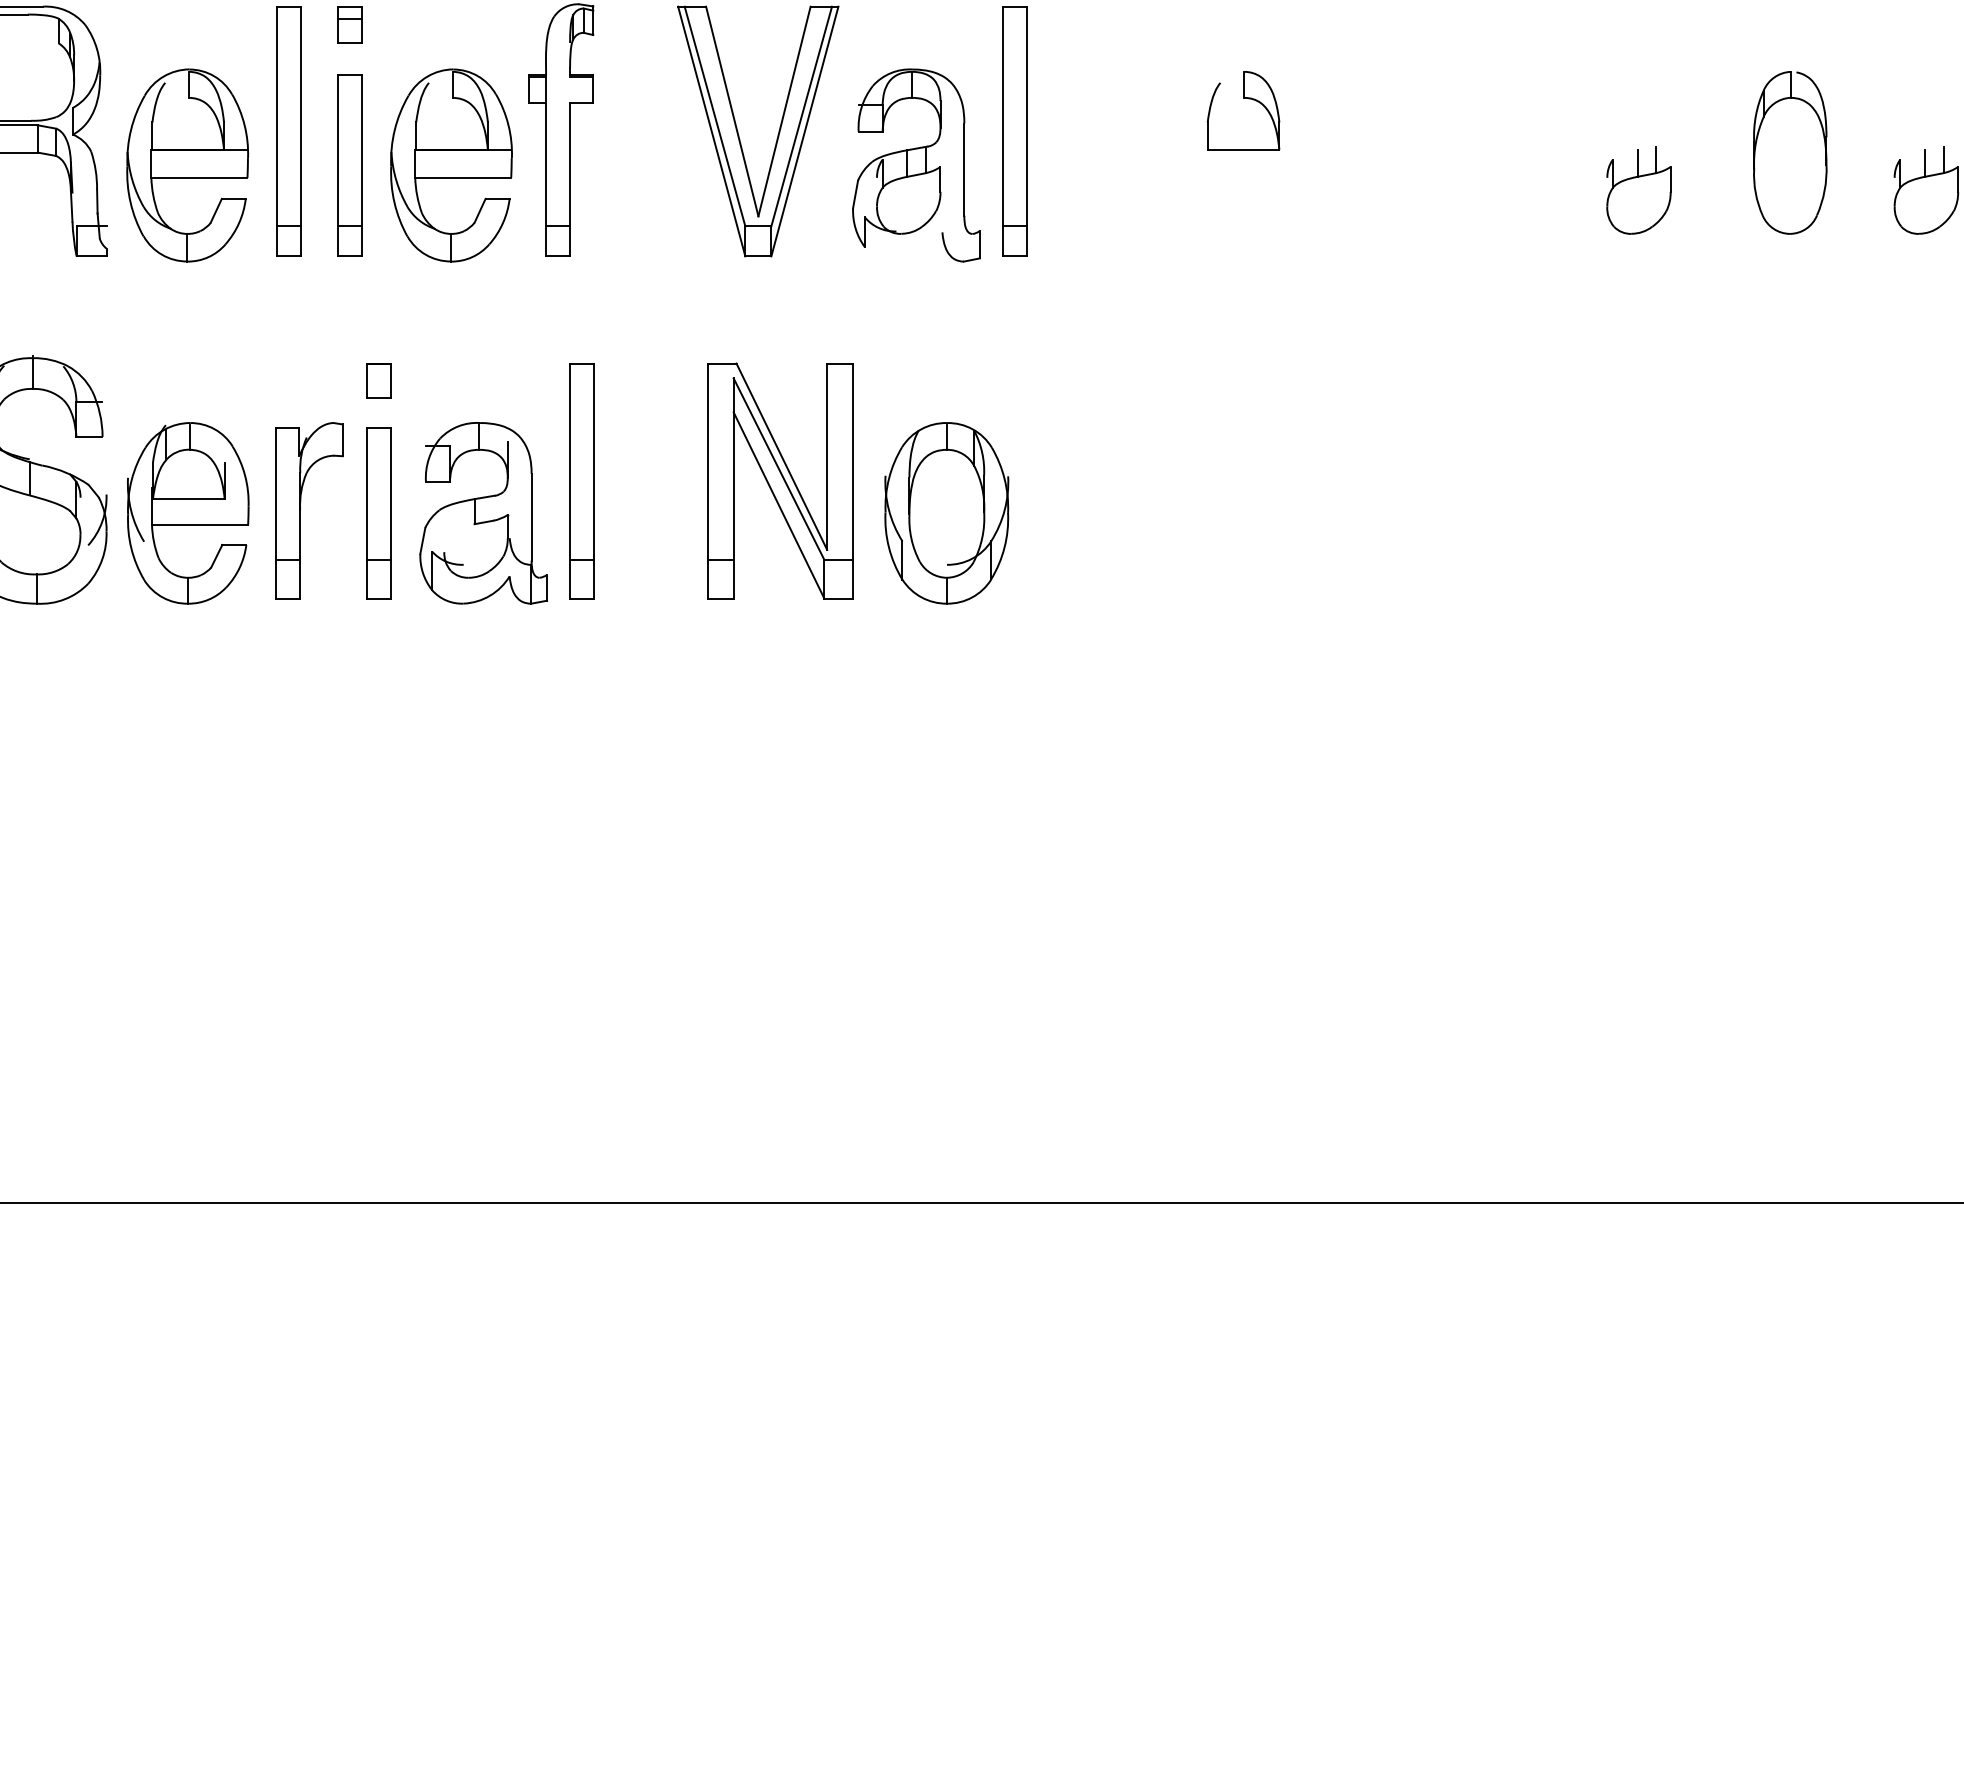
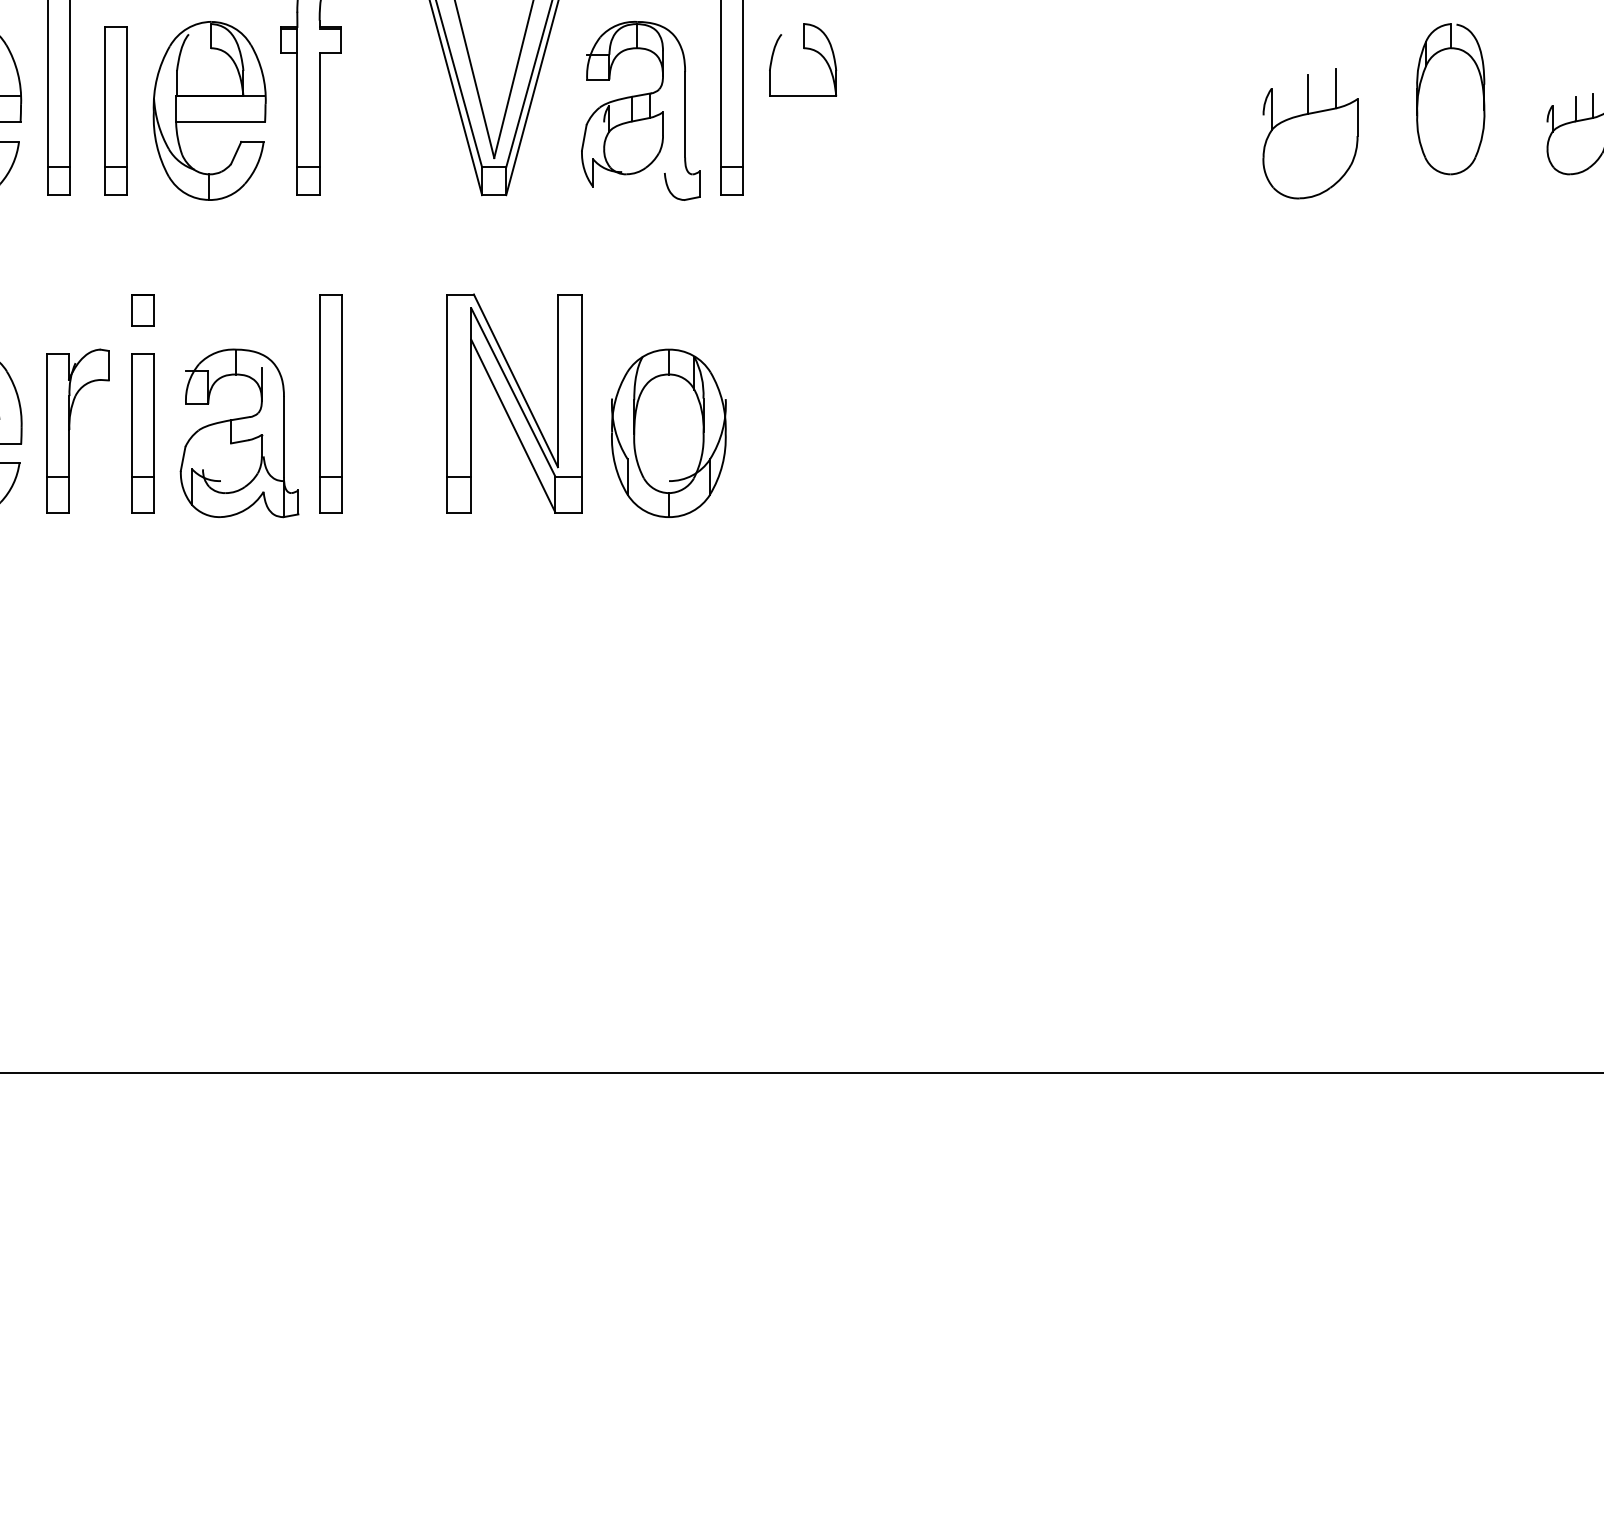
part: (1243, 98) -> (803, 48), moved
part: (1638, 190) -> (1310, 134), size x1.6

